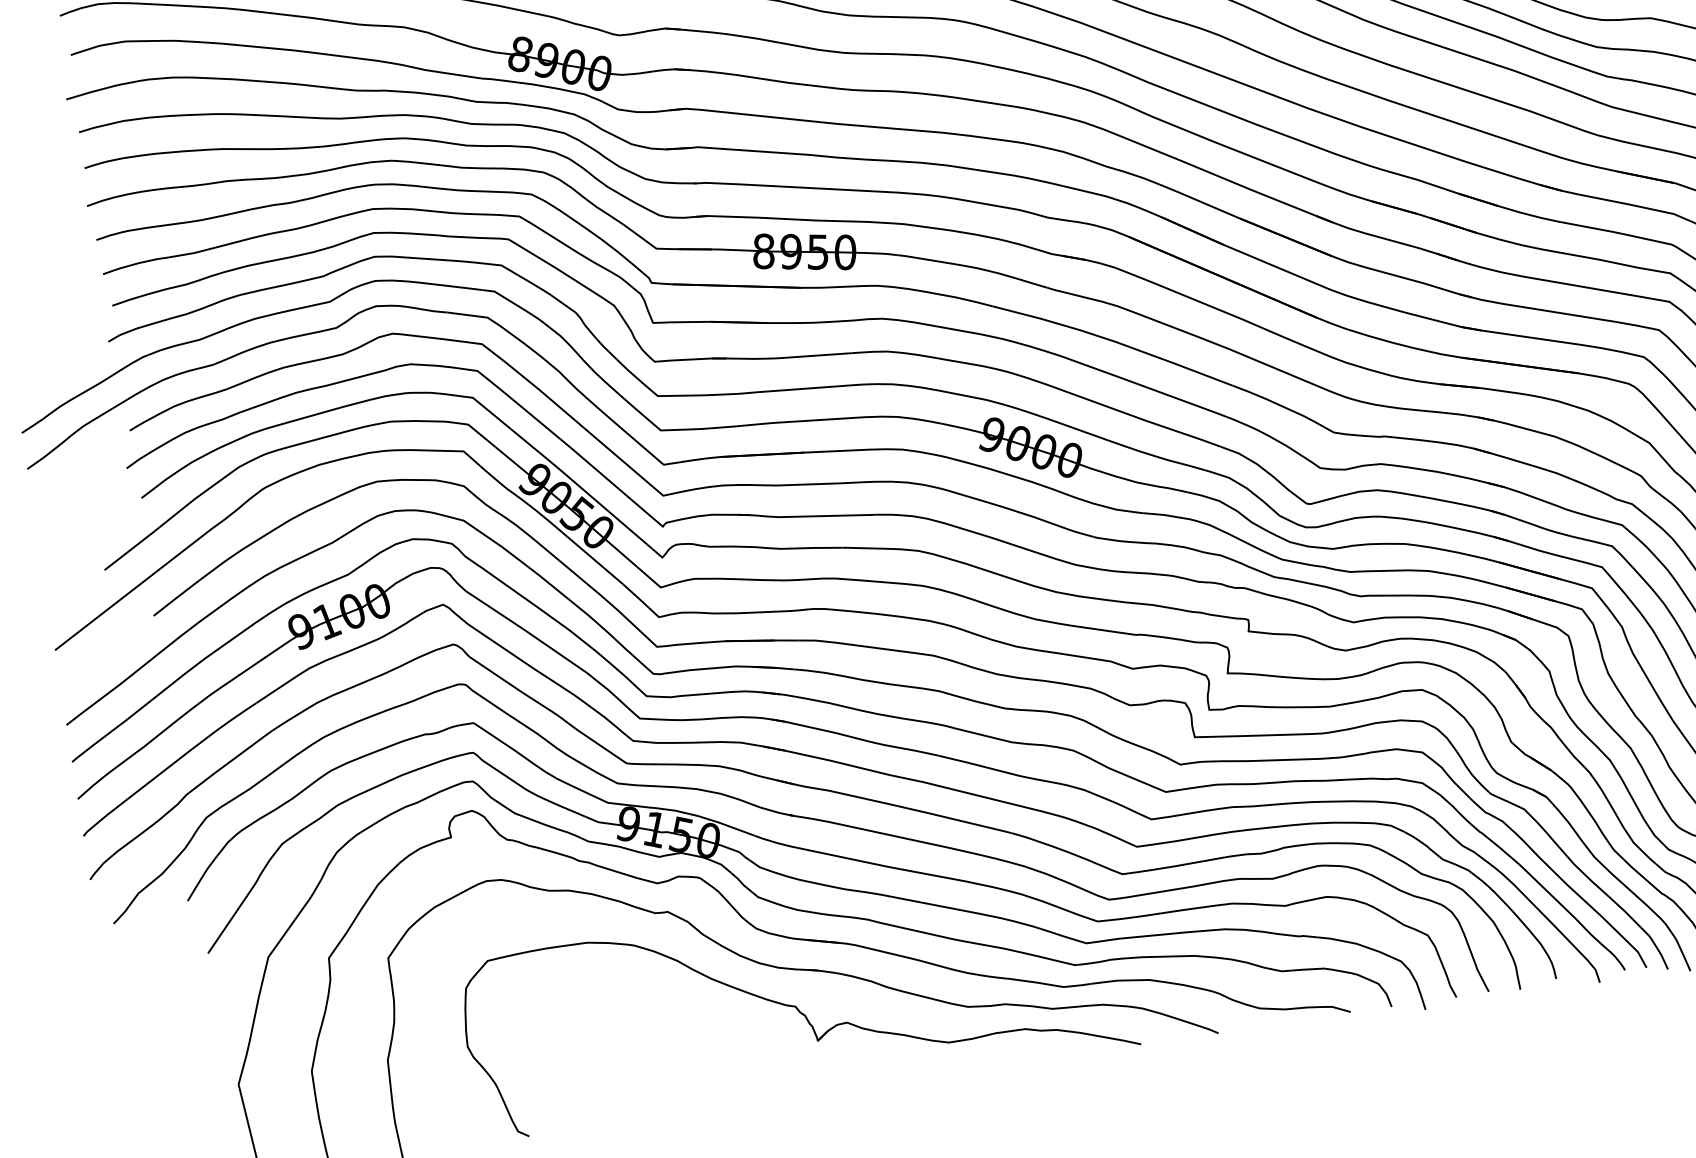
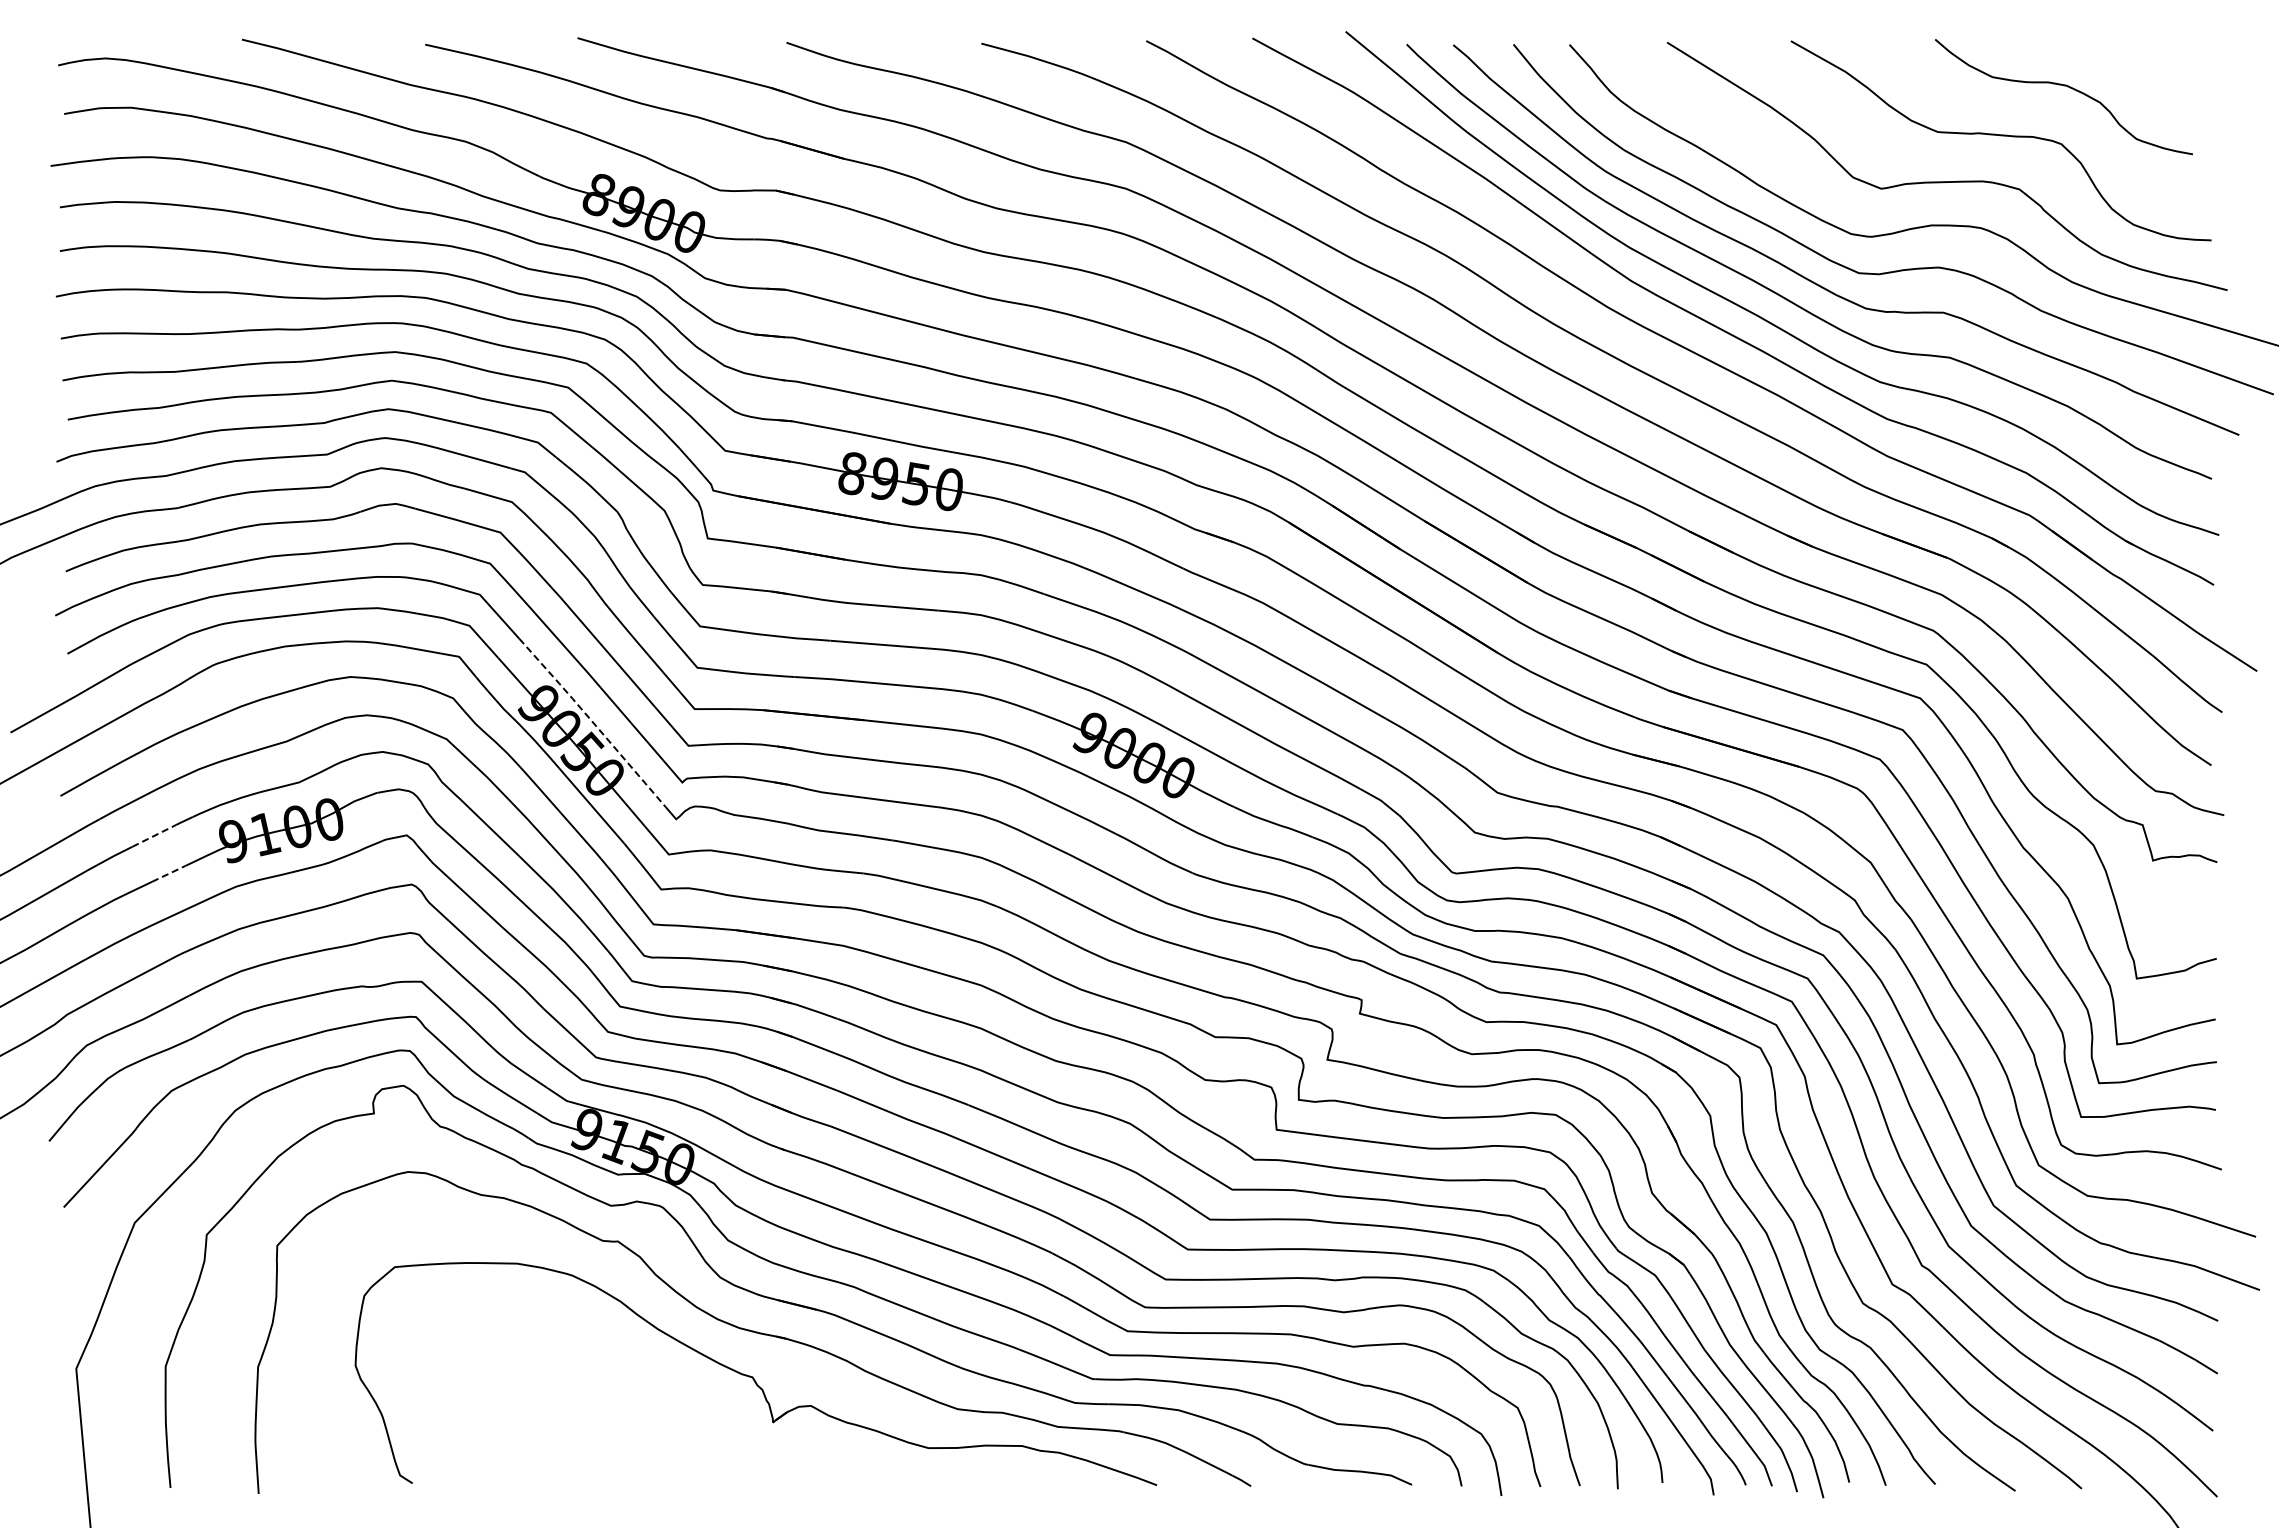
line: (581, 487) -> (592, 721), solid -> dashed
line: (235, 636) -> (154, 835), solid -> dashed
line: (252, 665) -> (169, 873), solid -> dashed

